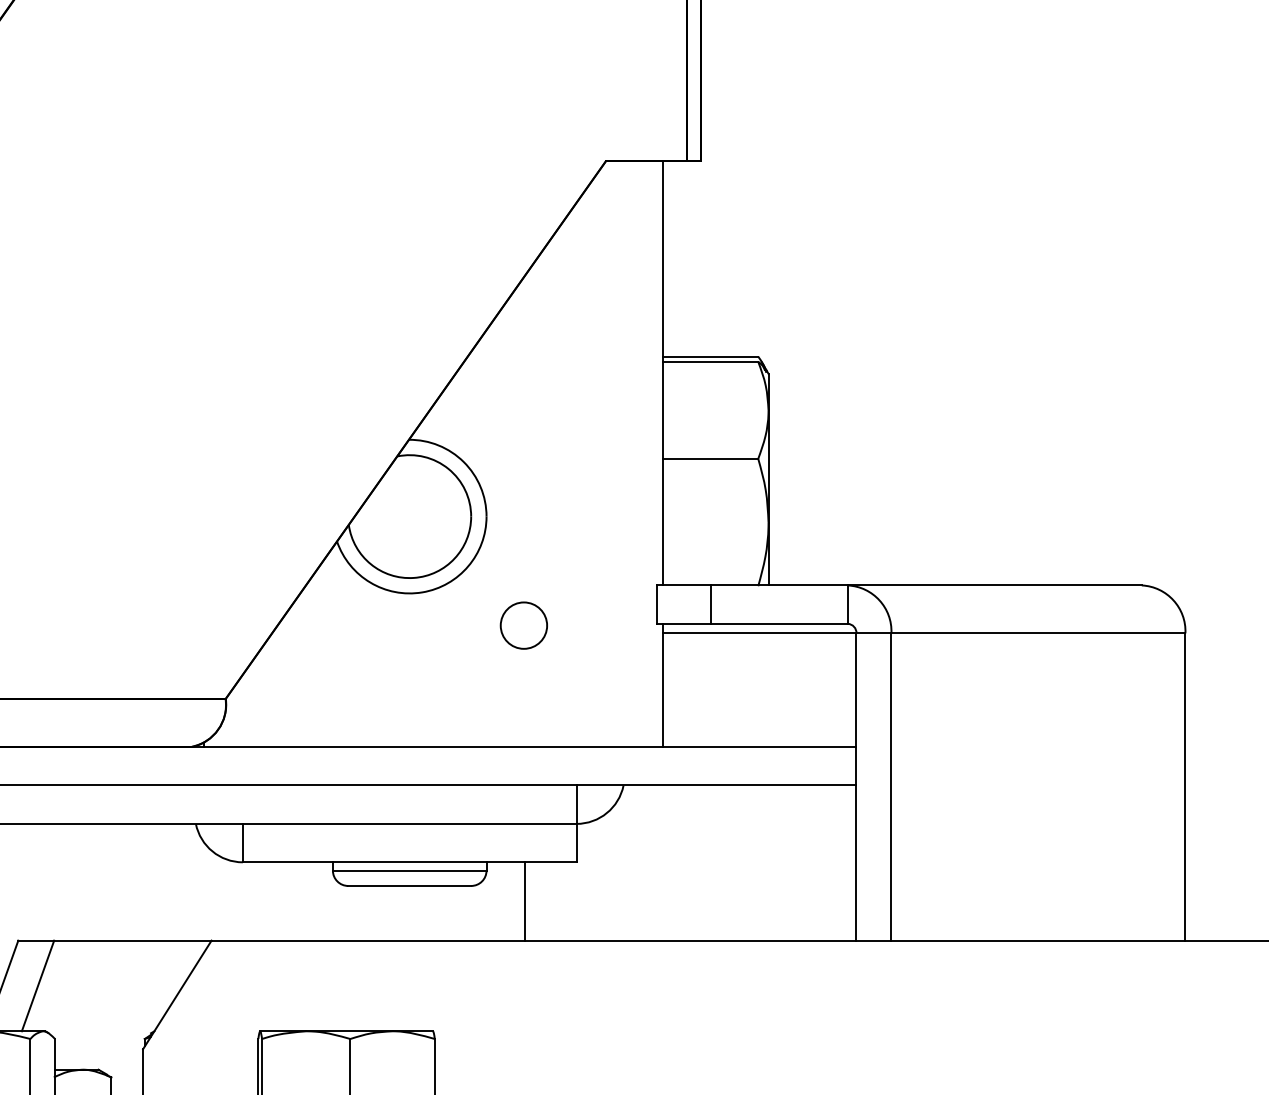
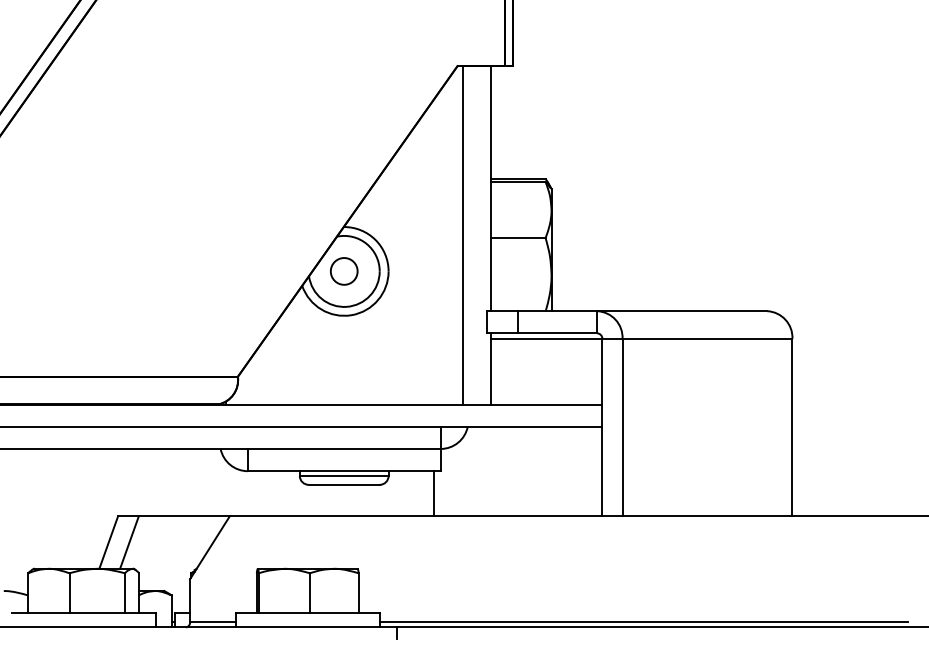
line: (614, 454) -> (462, 235), added
circle: (522, 625) -> (343, 271), moved
line: (526, 900) -> (434, 493), moved

